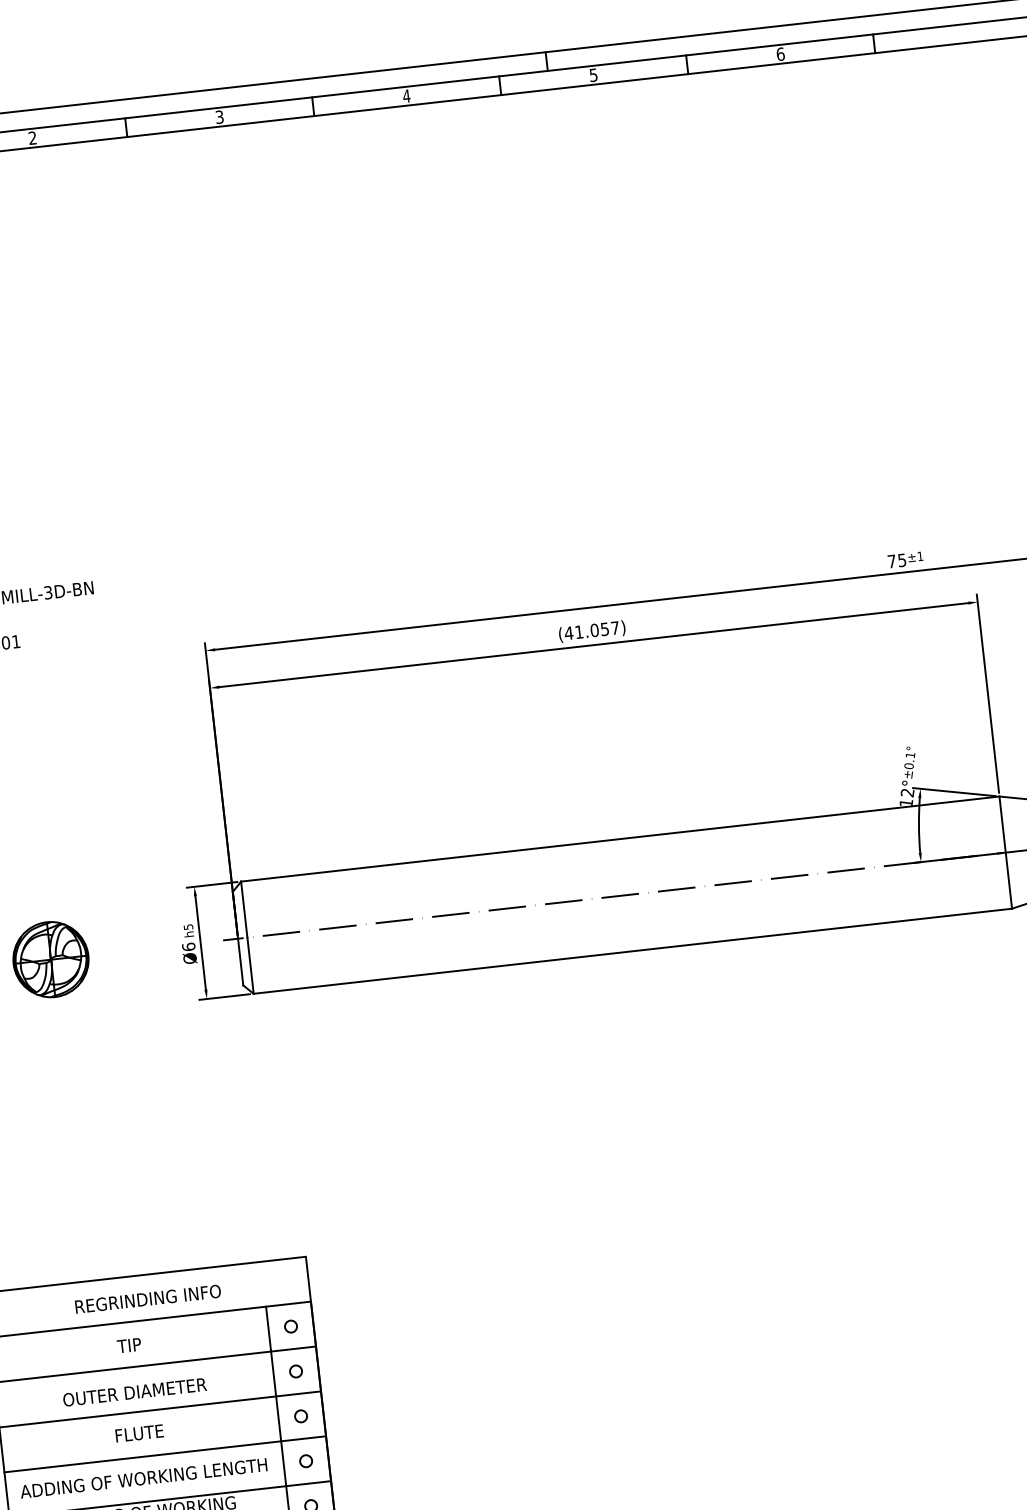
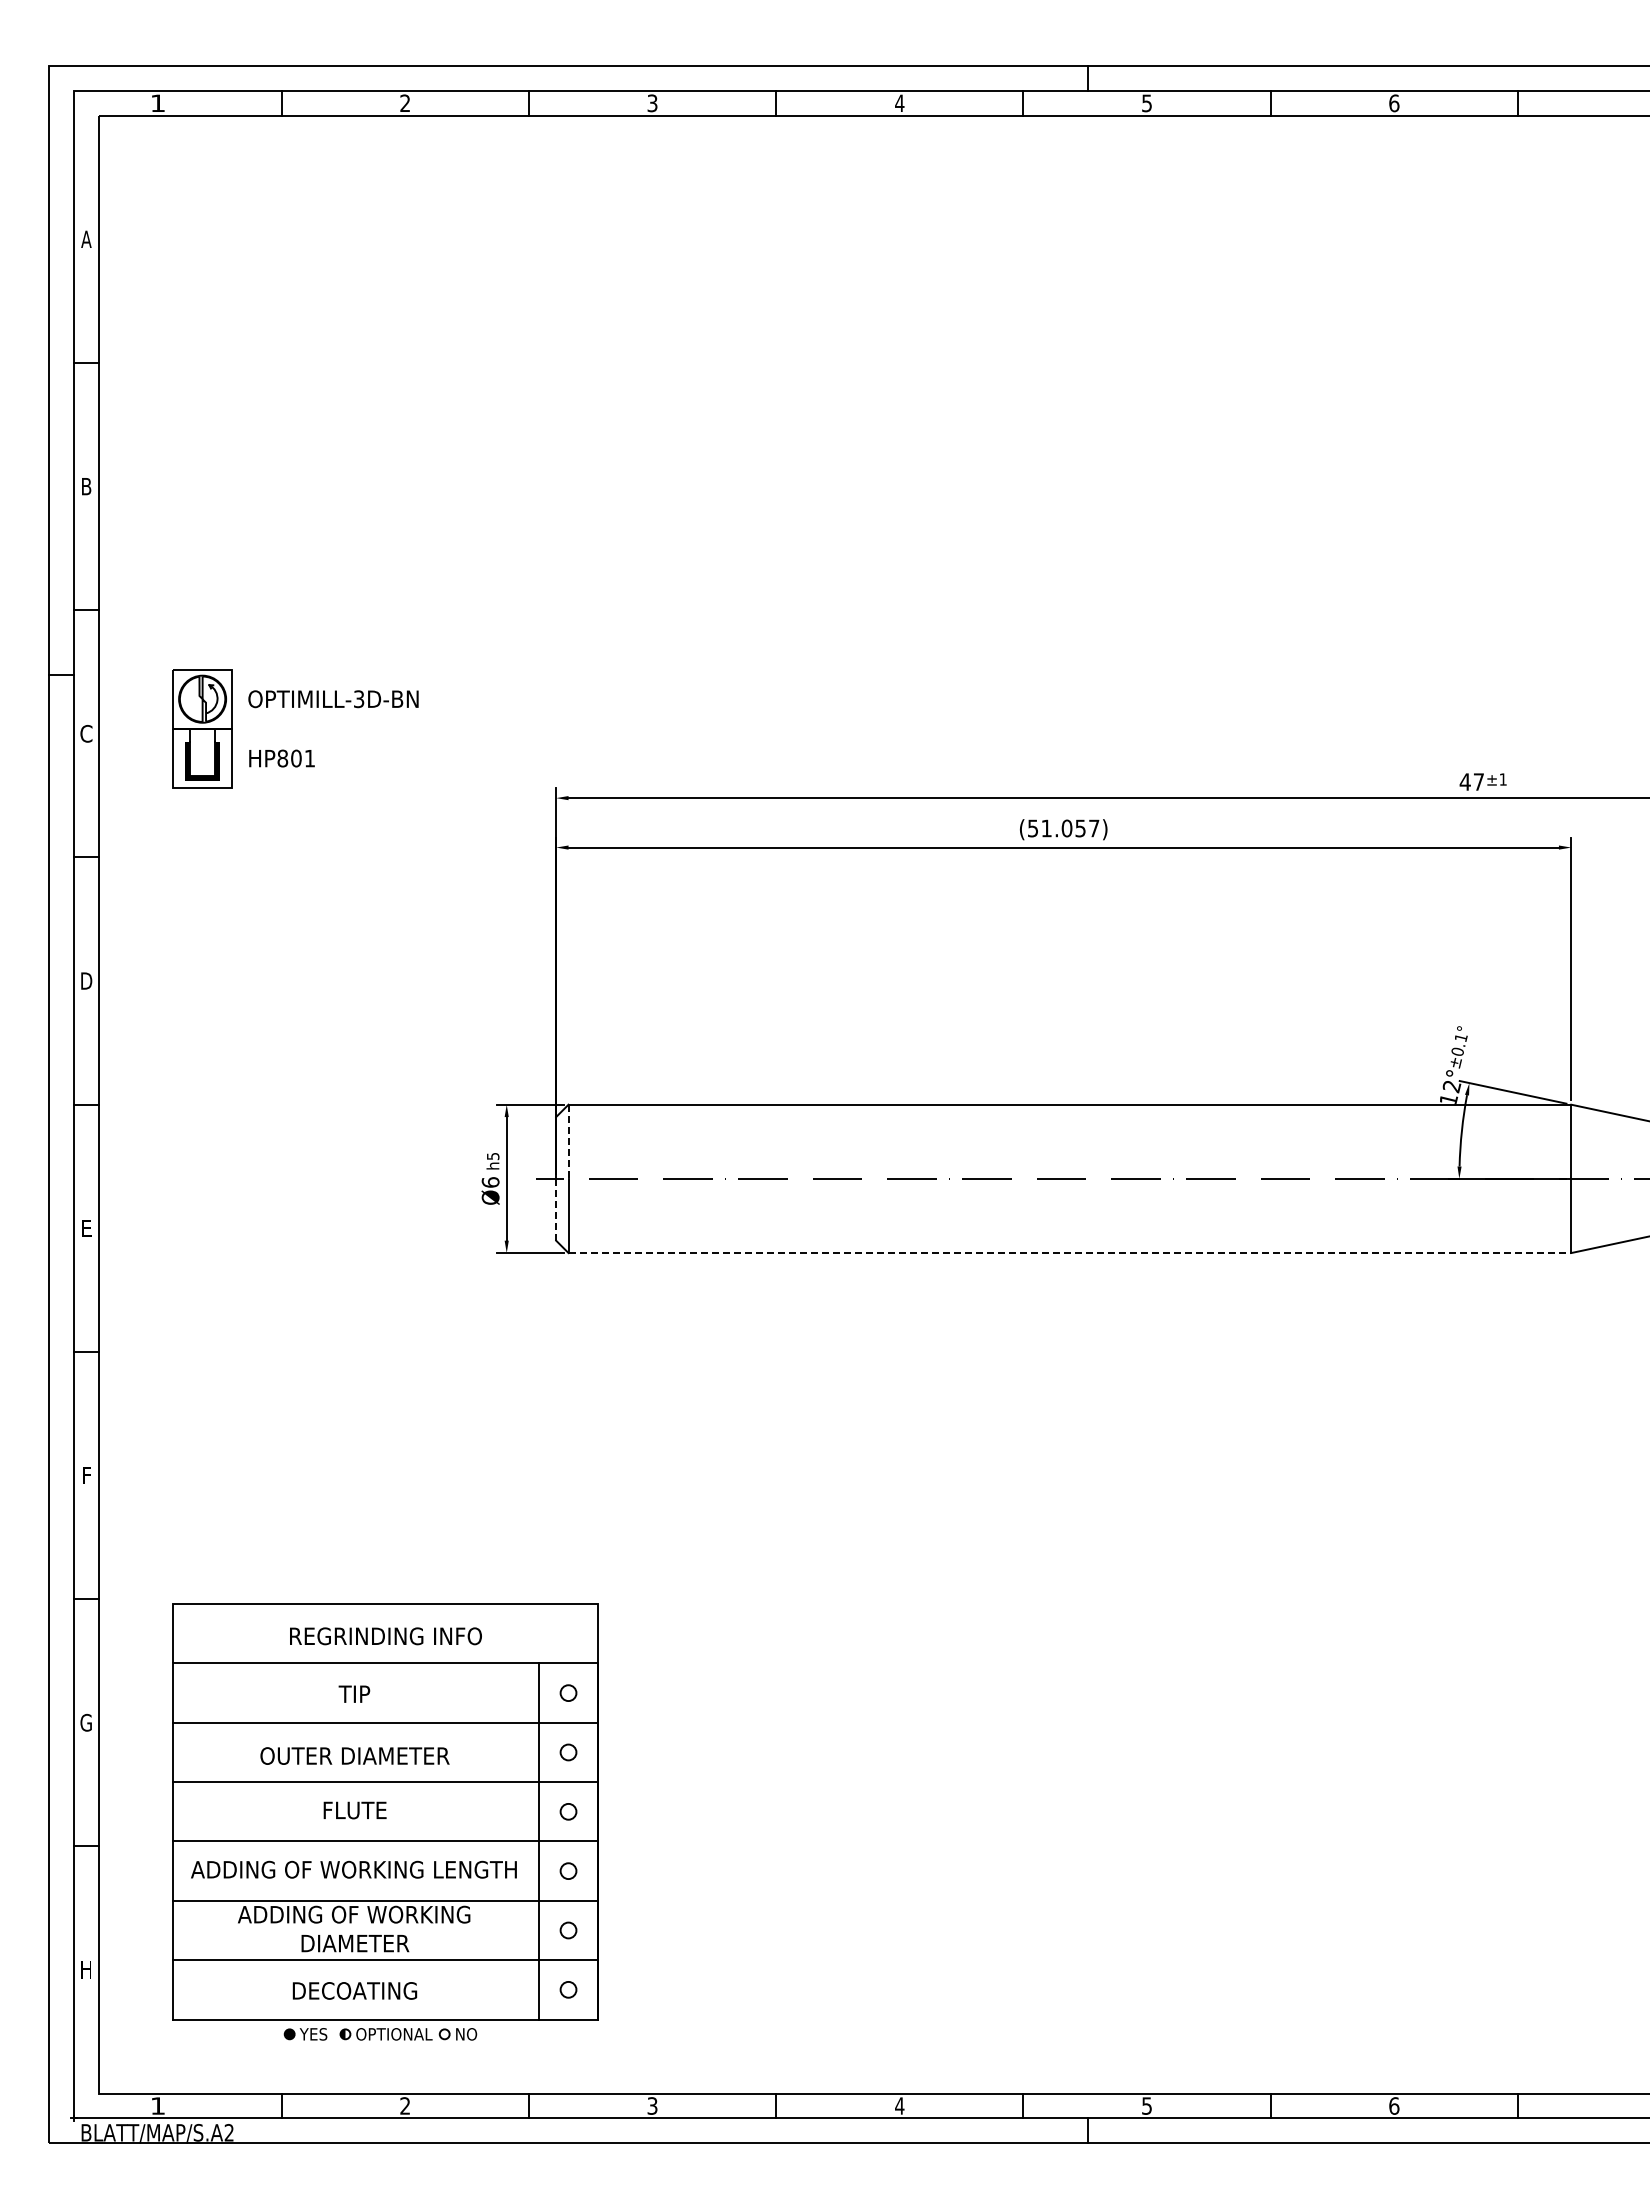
text: (896, 560) -> (1471, 781), 75 -> 47
text: (568, 633) -> (1032, 828), (41.057) -> (51.057)
line: (244, 910) -> (568, 1142), solid -> dashed
line: (633, 951) -> (1070, 1253), solid -> dashed
part: (50, 959) -> (308, 1178), removed
line: (240, 961) -> (556, 1209), solid -> dashed

